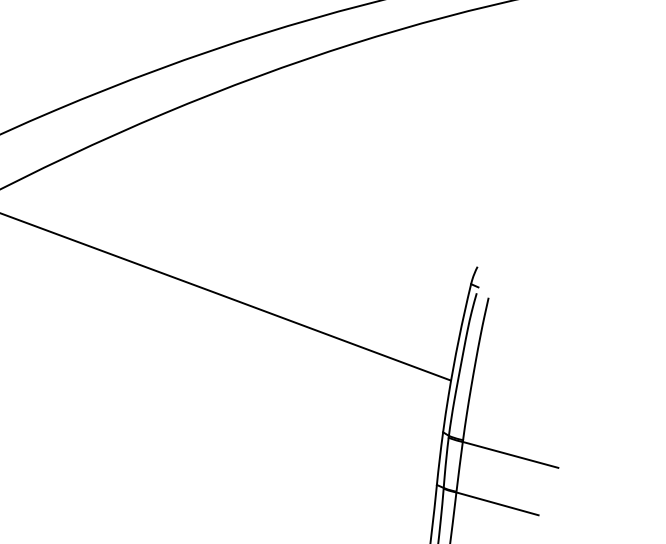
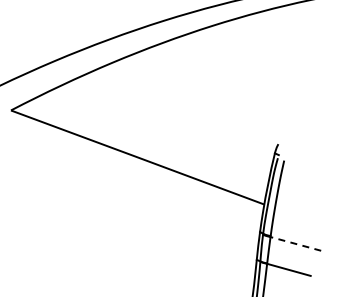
line: (509, 454) -> (295, 243), solid -> dashed

